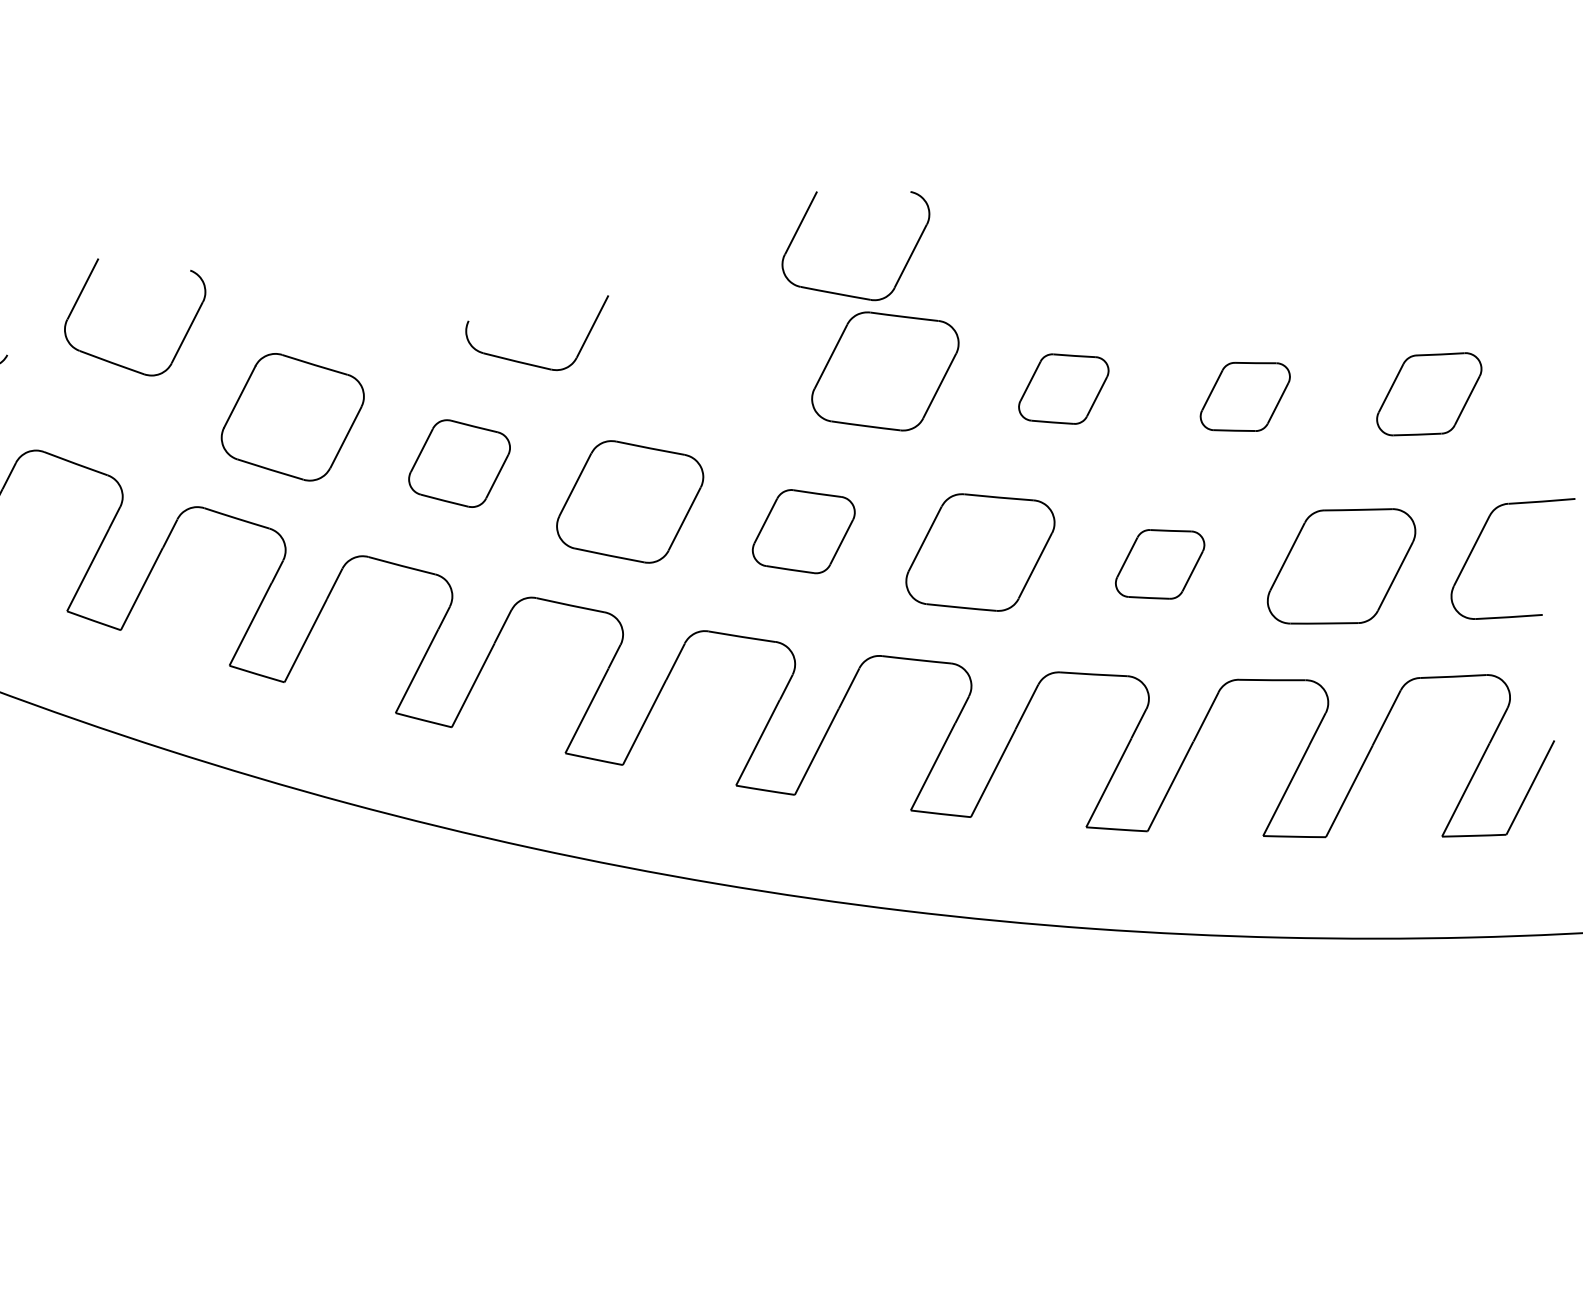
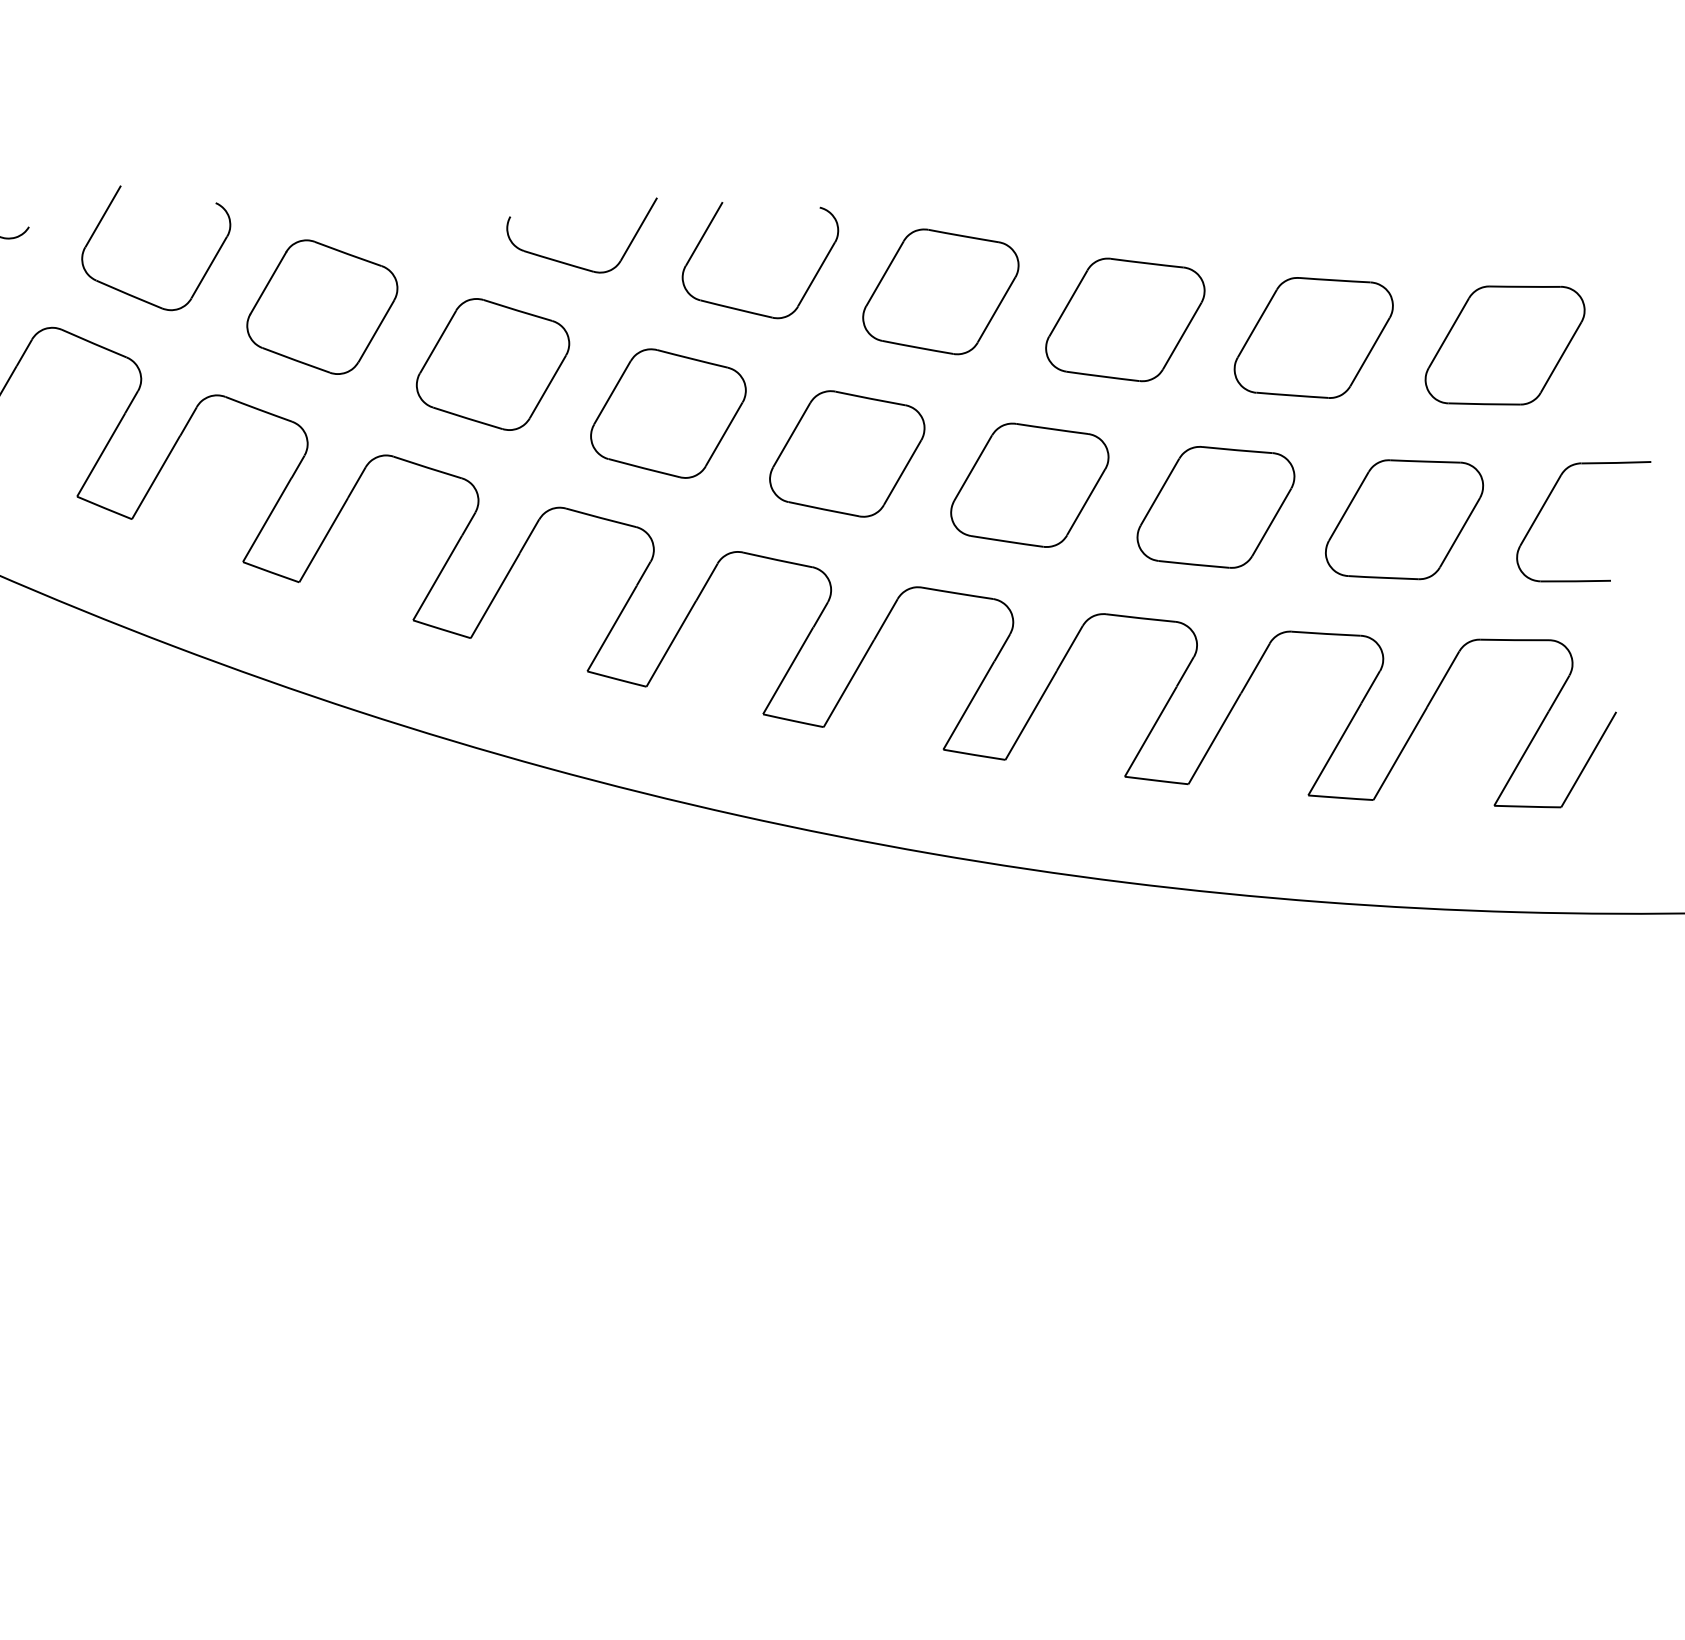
part: (846, 294) -> (747, 310), moved
part: (118, 364) -> (136, 296), moved
part: (1063, 388) -> (1125, 319), size x1.67
part: (1428, 394) -> (1504, 345), size x1.43
part: (1245, 396) -> (1313, 337), size x1.67
part: (459, 463) -> (493, 364), size x1.43
part: (803, 531) -> (847, 453), size x1.43
part: (1159, 564) -> (1215, 507), size x1.67

